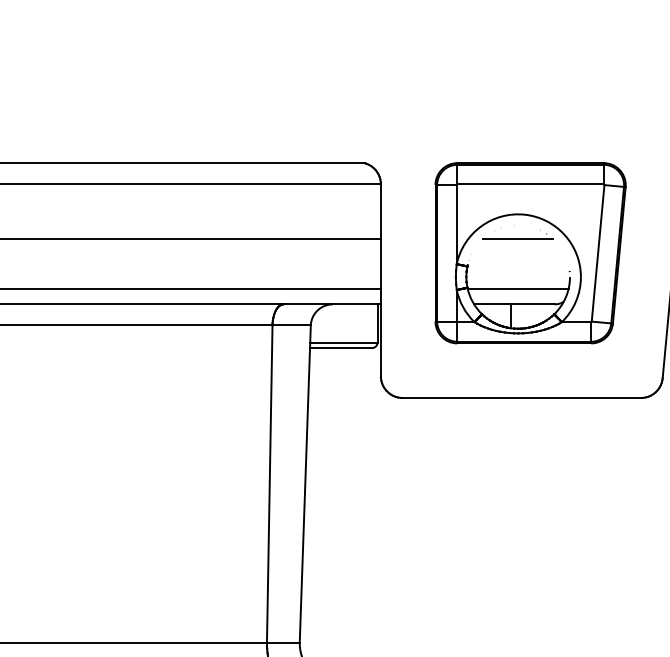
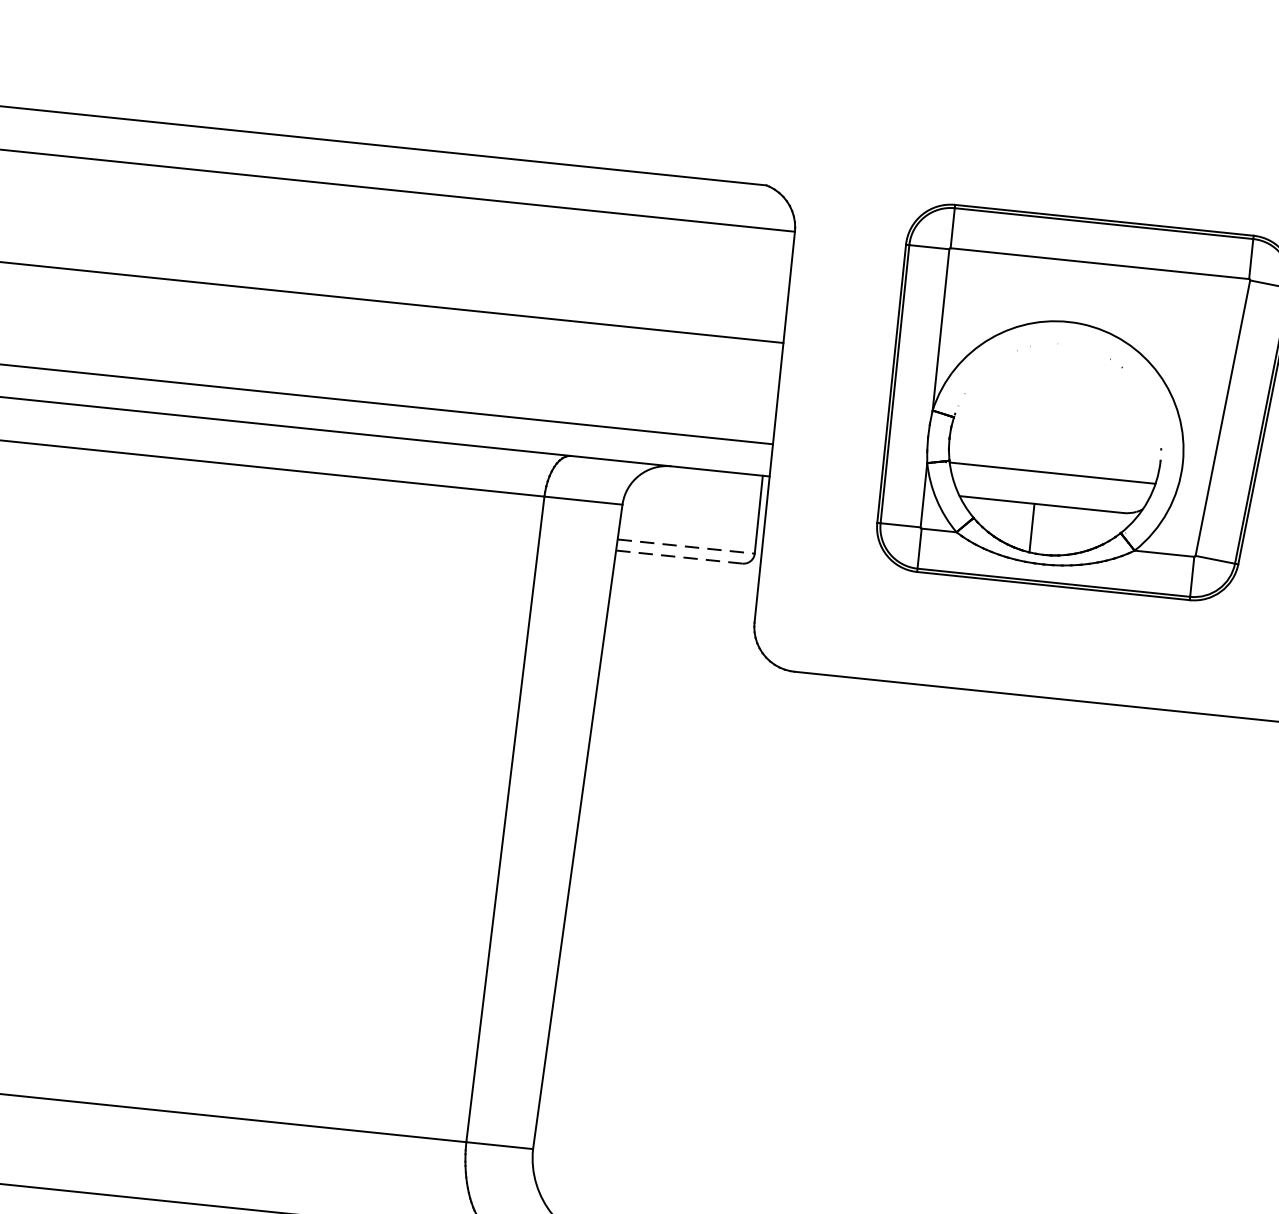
line: (518, 238) -> (1063, 371), removed
line: (343, 342) -> (685, 546), solid -> dashed
line: (340, 348) -> (678, 557), solid -> dashed

